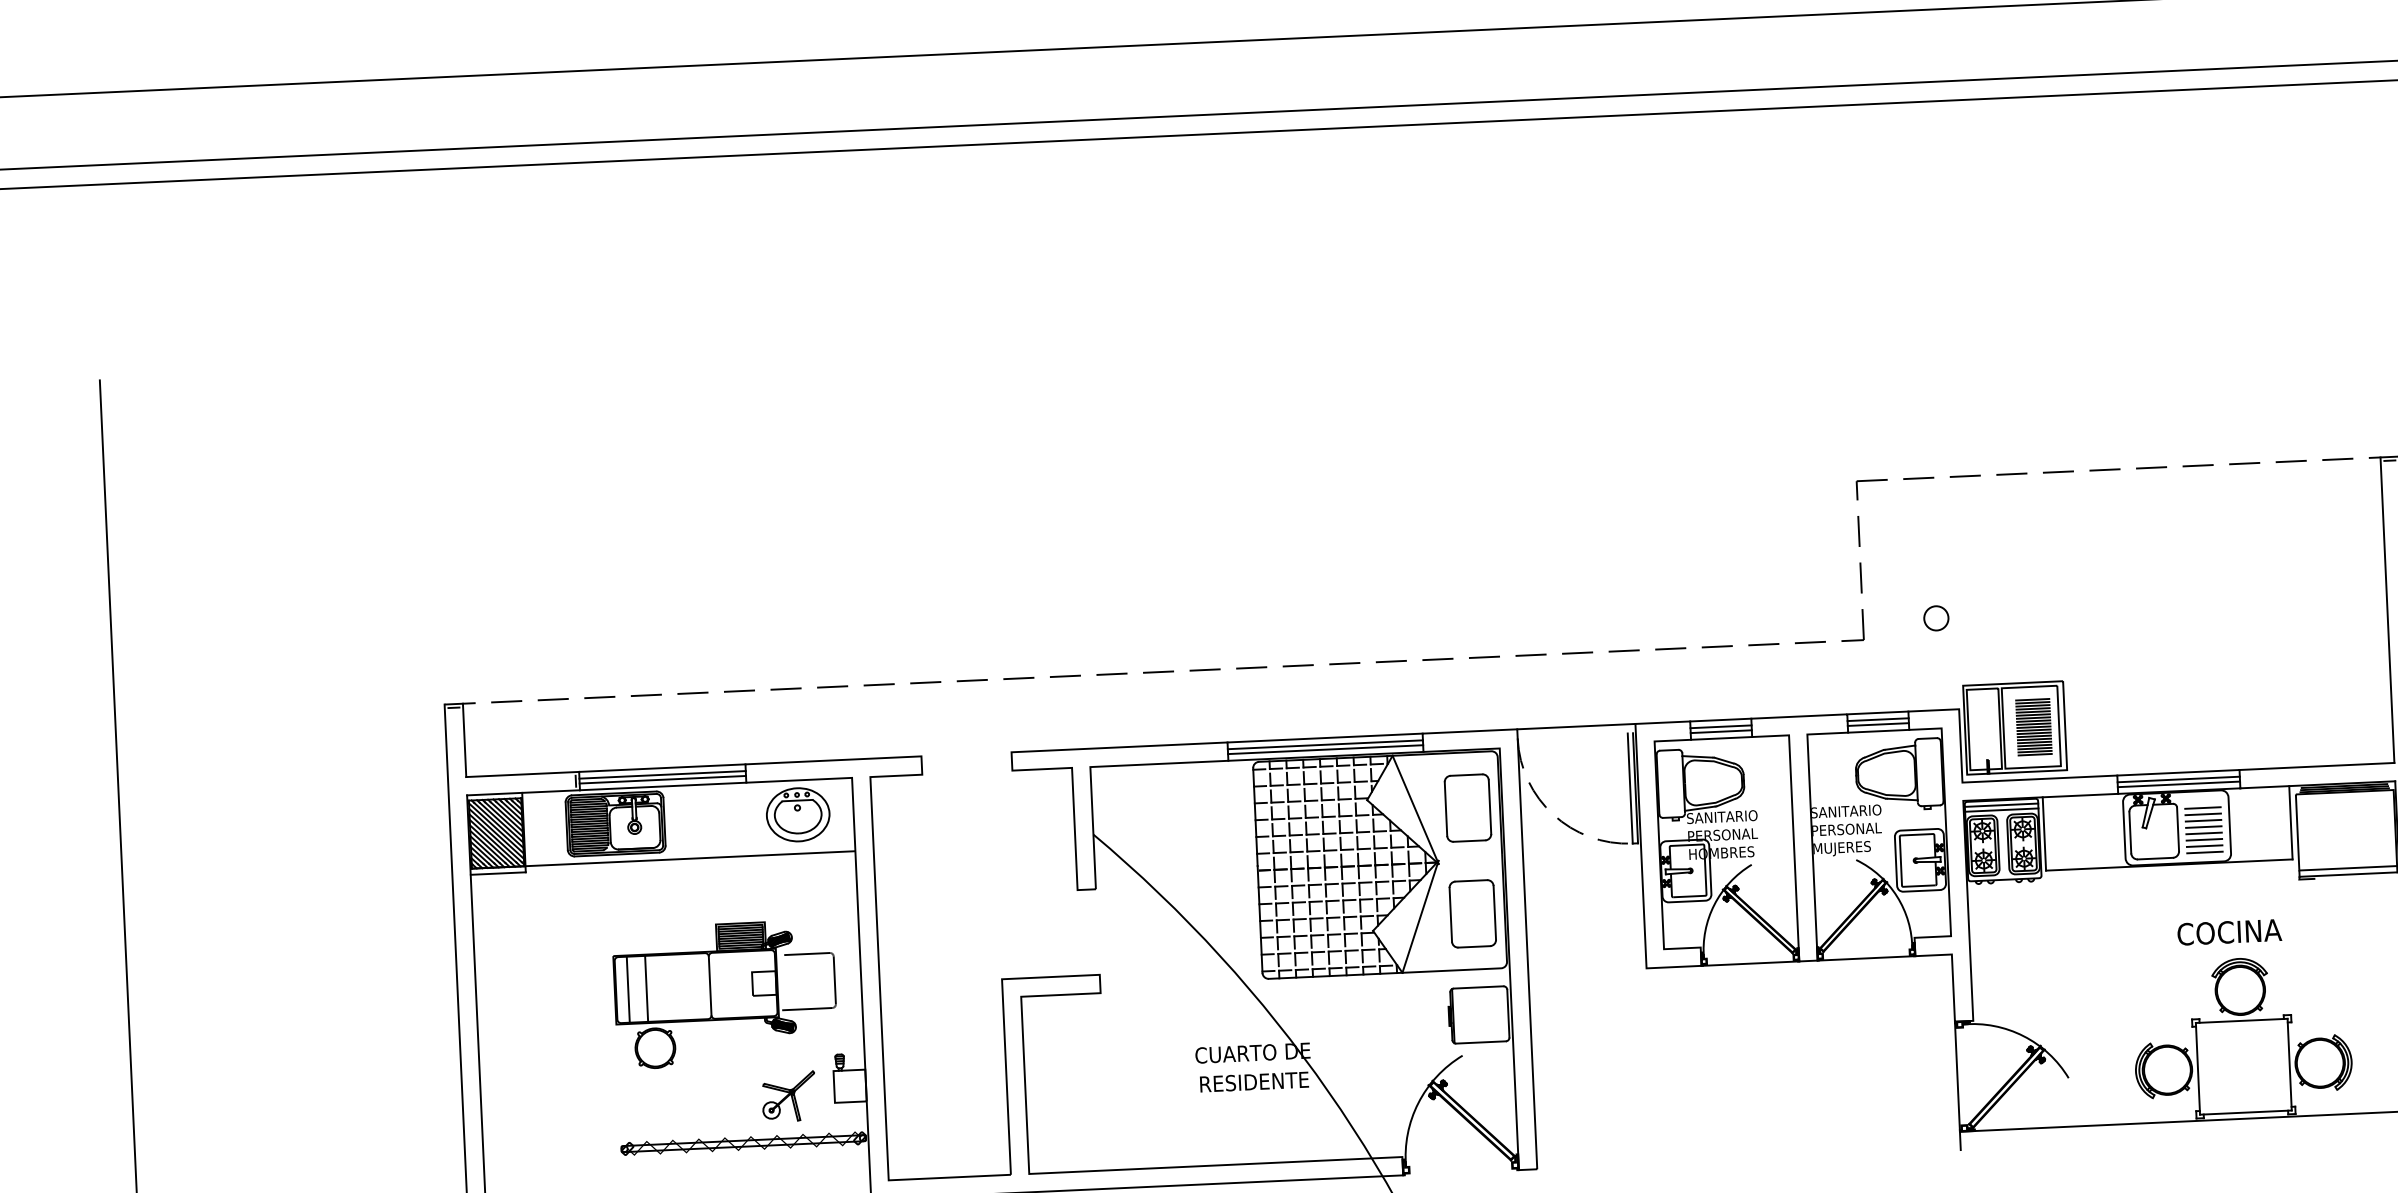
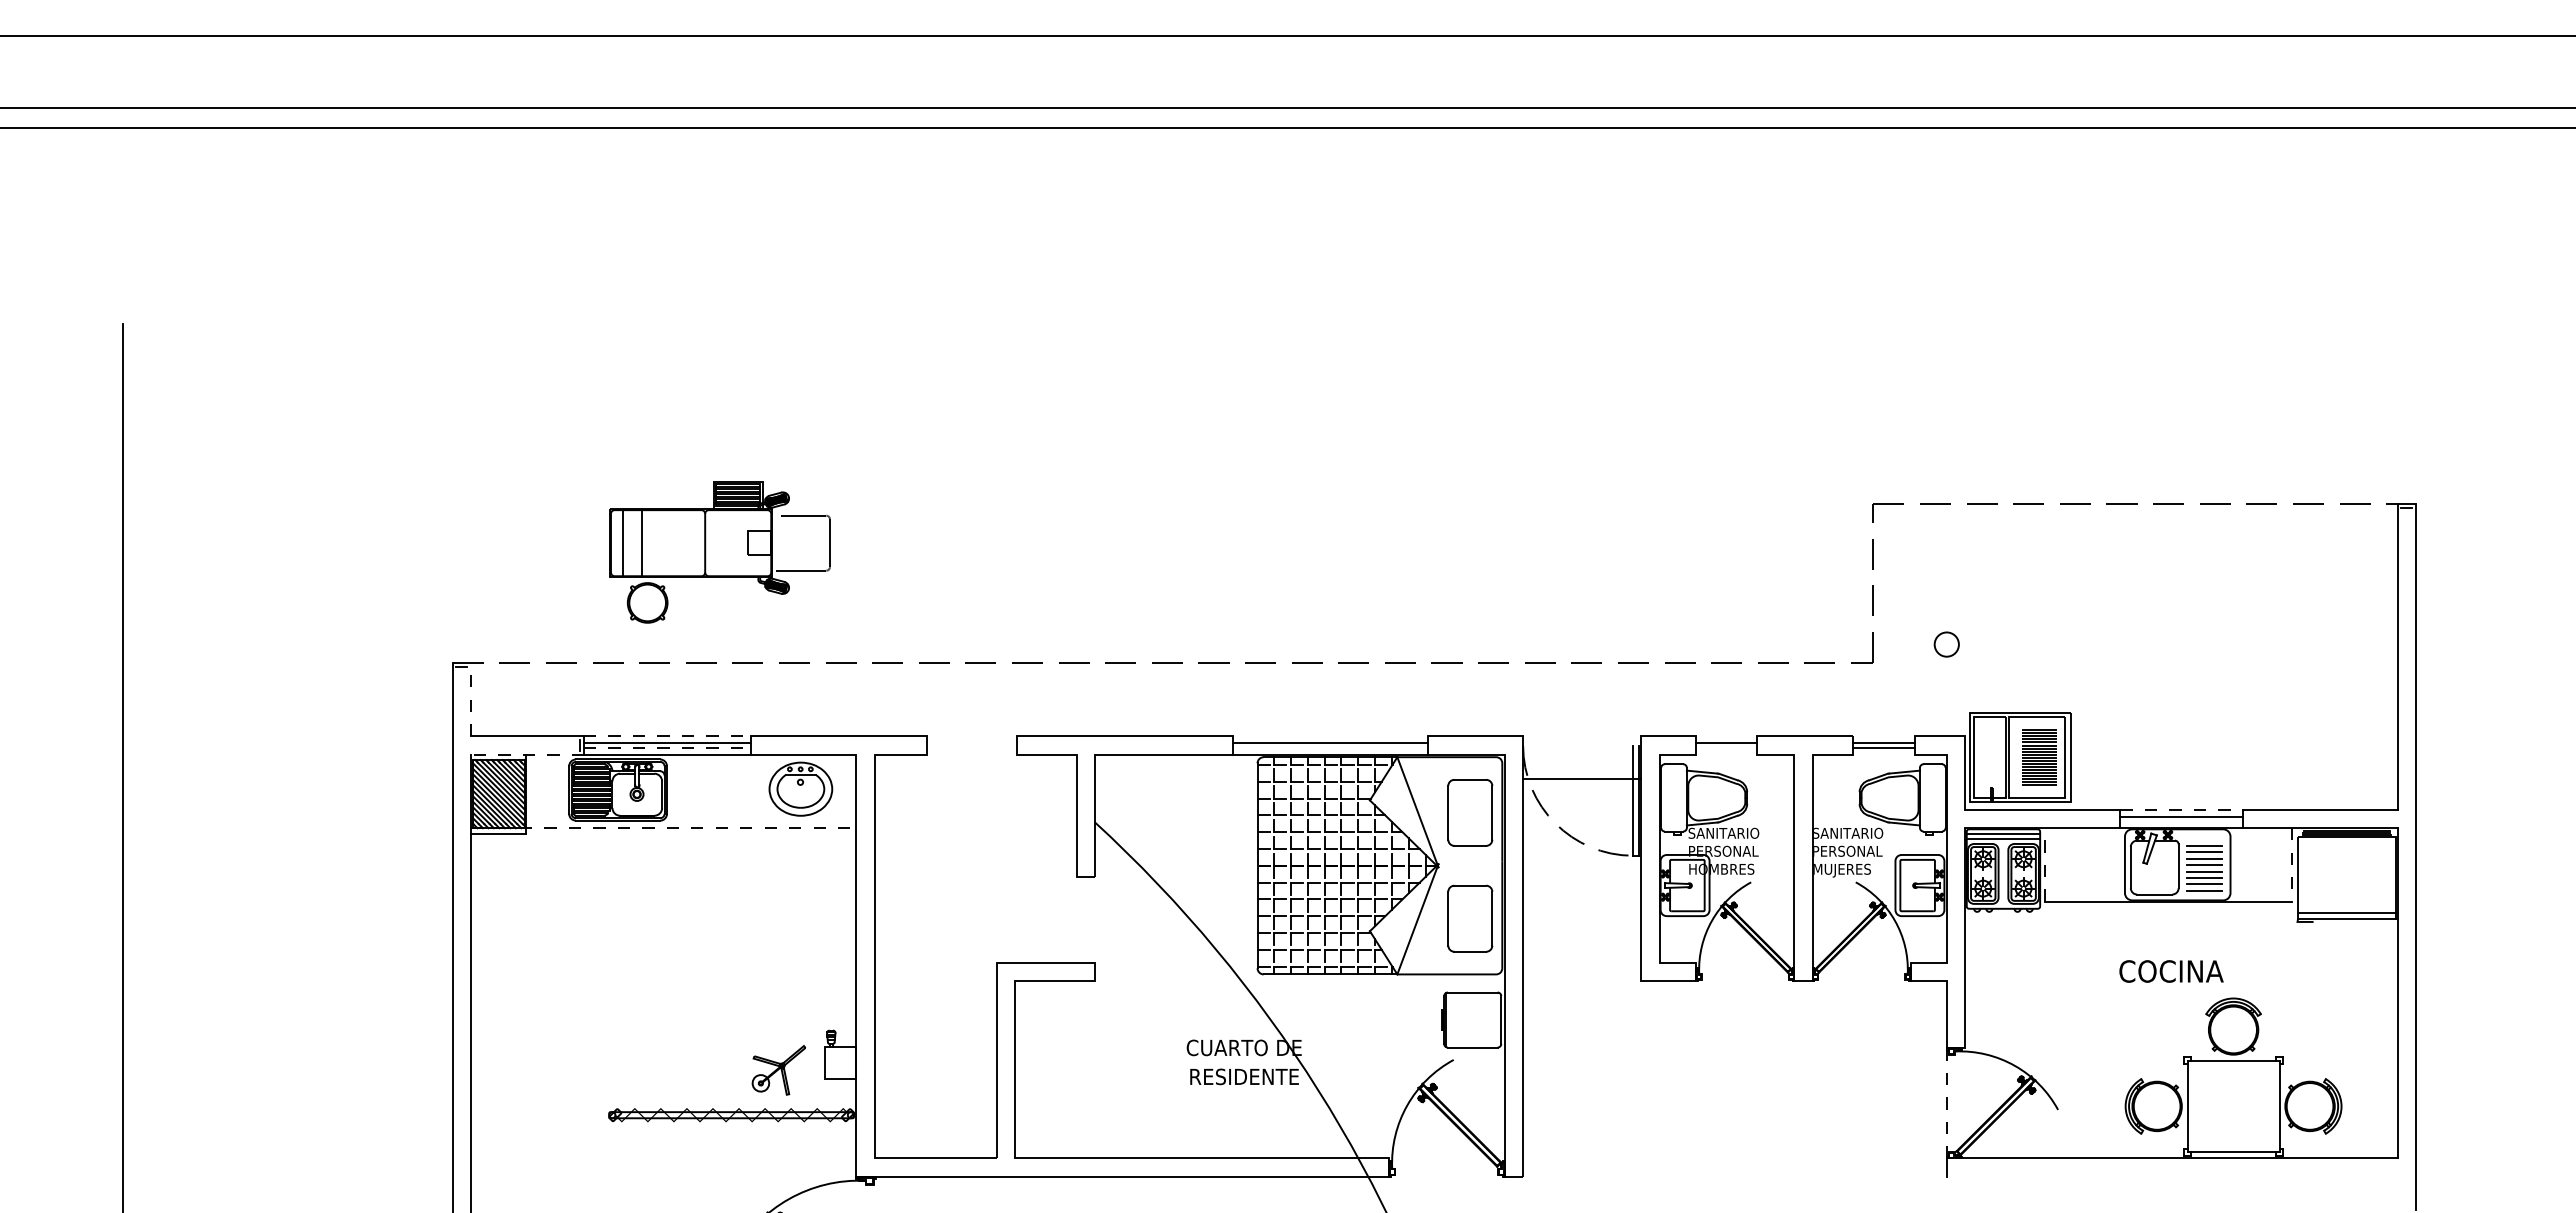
line: (1877, 713) -> (1883, 736), removed
line: (1720, 720) -> (1726, 736), removed
line: (1576, 726) -> (1582, 779), moved
line: (1878, 731) -> (1883, 754), removed
line: (1721, 732) -> (1726, 748), removed
line: (1324, 738) -> (1330, 736), removed
line: (1721, 738) -> (1726, 754), removed
line: (465, 740) -> (471, 699), solid -> dashed
line: (1325, 750) -> (1330, 748), removed
line: (662, 768) -> (667, 736), solid -> dashed
line: (2179, 772) -> (2182, 809), solid -> dashed
line: (663, 780) -> (667, 748), solid -> dashed
line: (2178, 784) -> (2181, 821), removed
line: (523, 792) -> (527, 754), solid -> dashed
line: (2290, 822) -> (2291, 864), solid -> dashed
line: (2043, 833) -> (2044, 864), solid -> dashed
line: (662, 860) -> (663, 828), solid -> dashed
text: (2229, 932) -> (2171, 971), moved
line: (1866, 958) -> (1861, 981), removed
line: (1750, 964) -> (1745, 981), removed
part: (724, 994) -> (719, 552), moved
line: (1957, 1076) -> (1947, 1103), solid -> dashed

